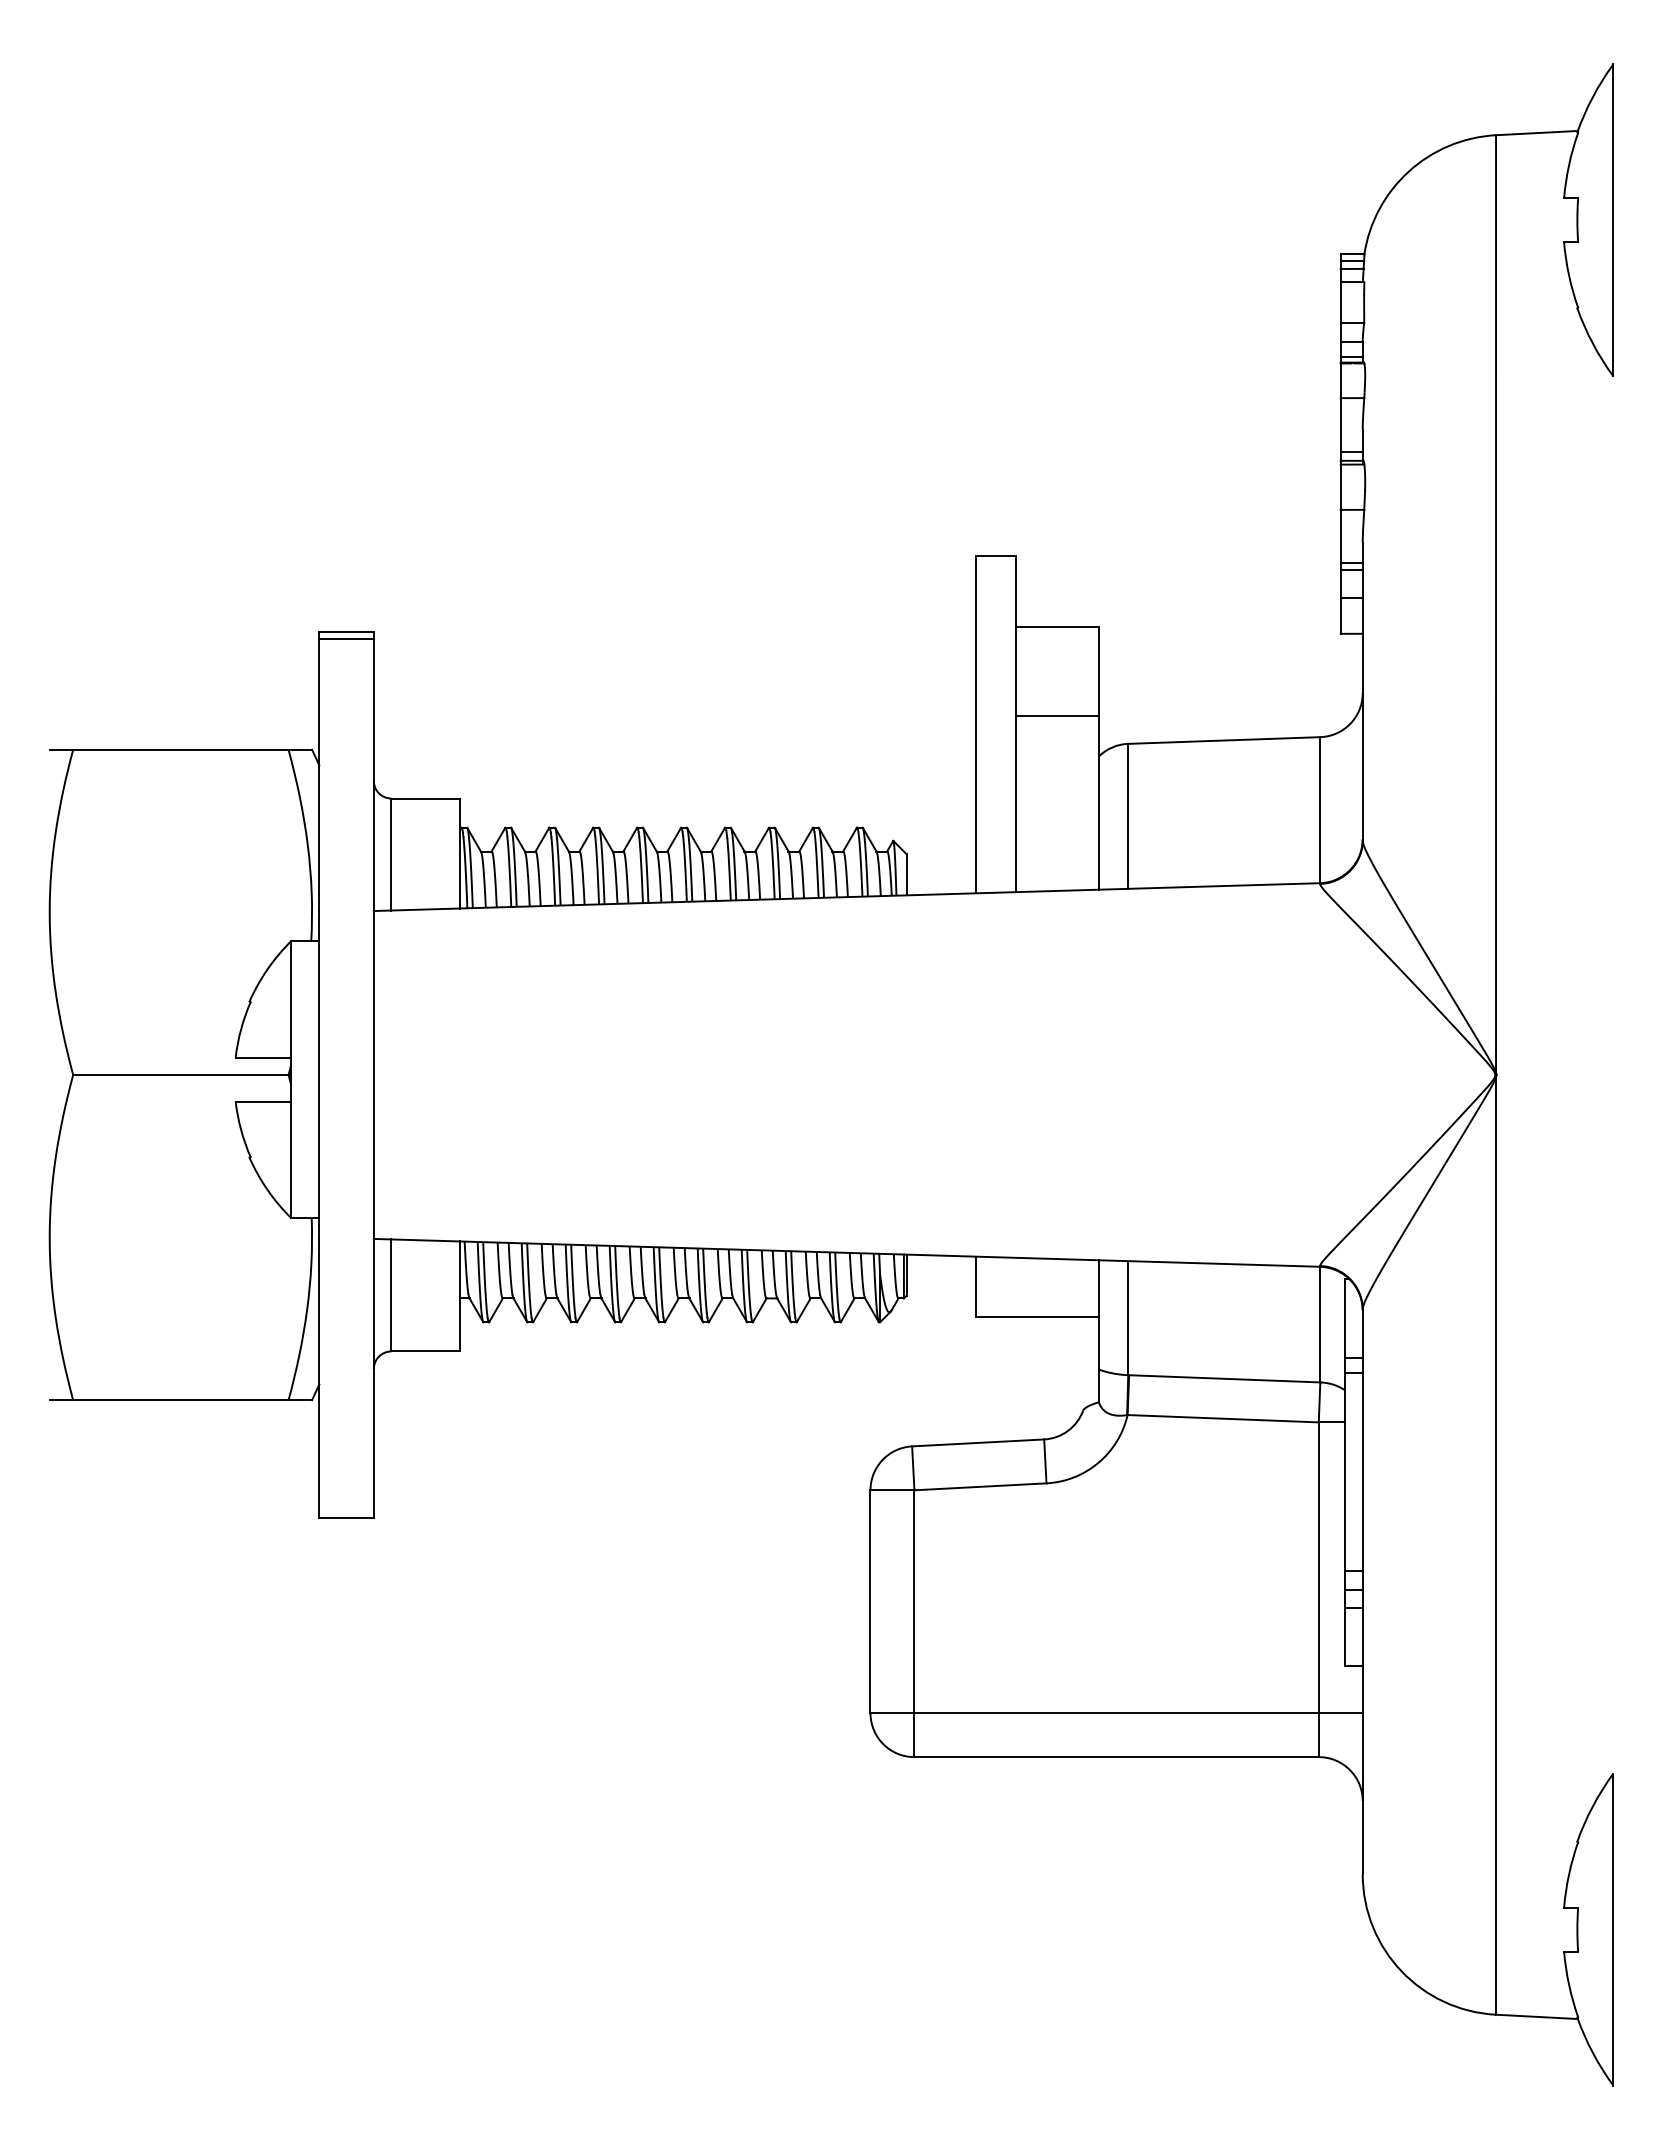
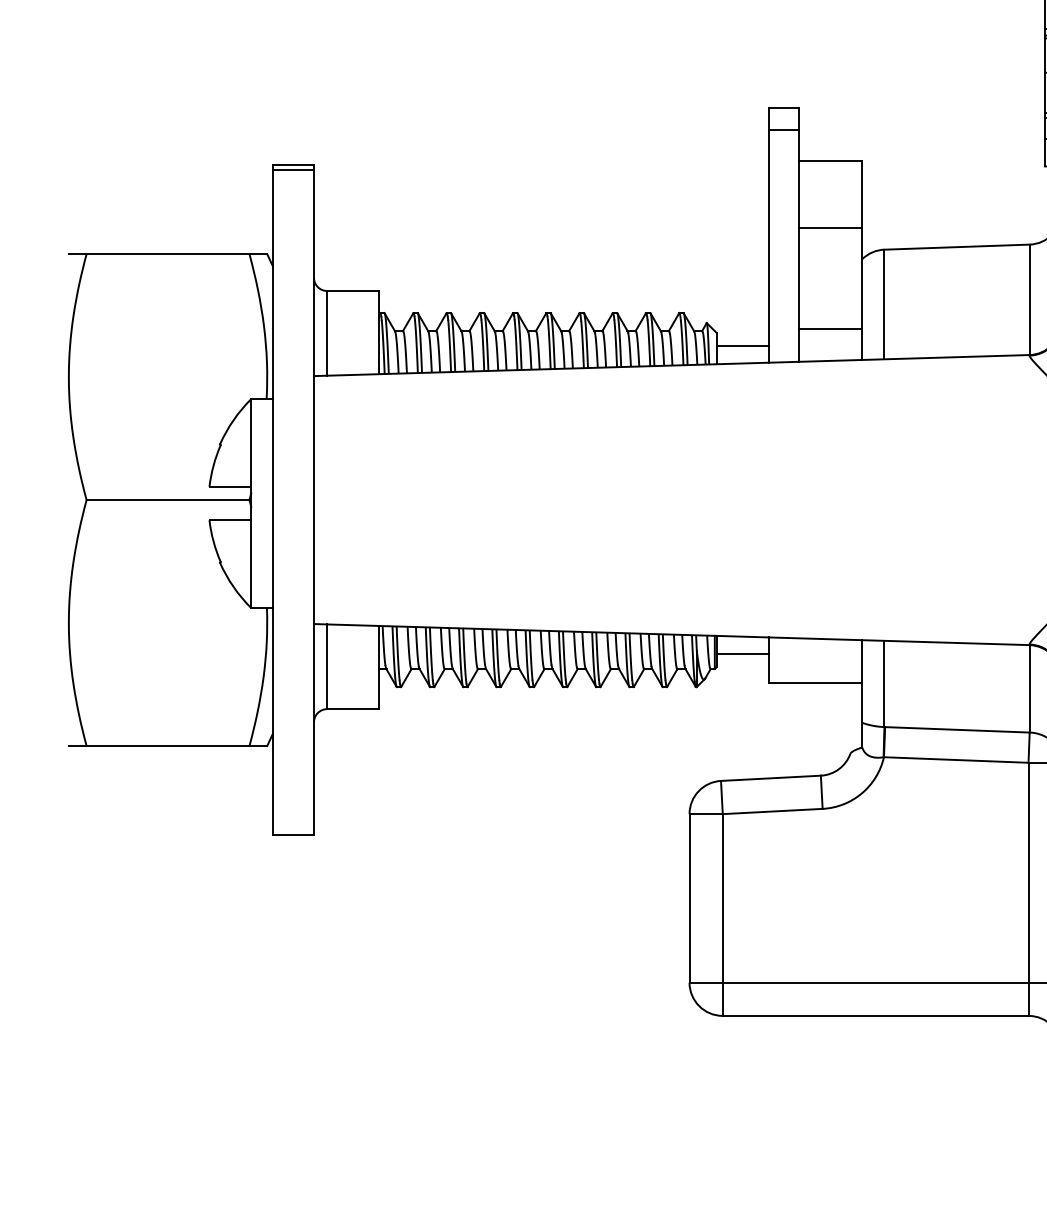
line: (995, 585) -> (784, 129), added
line: (1057, 848) -> (830, 328), added
line: (940, 870) -> (742, 345), added
line: (940, 1279) -> (742, 654), added

